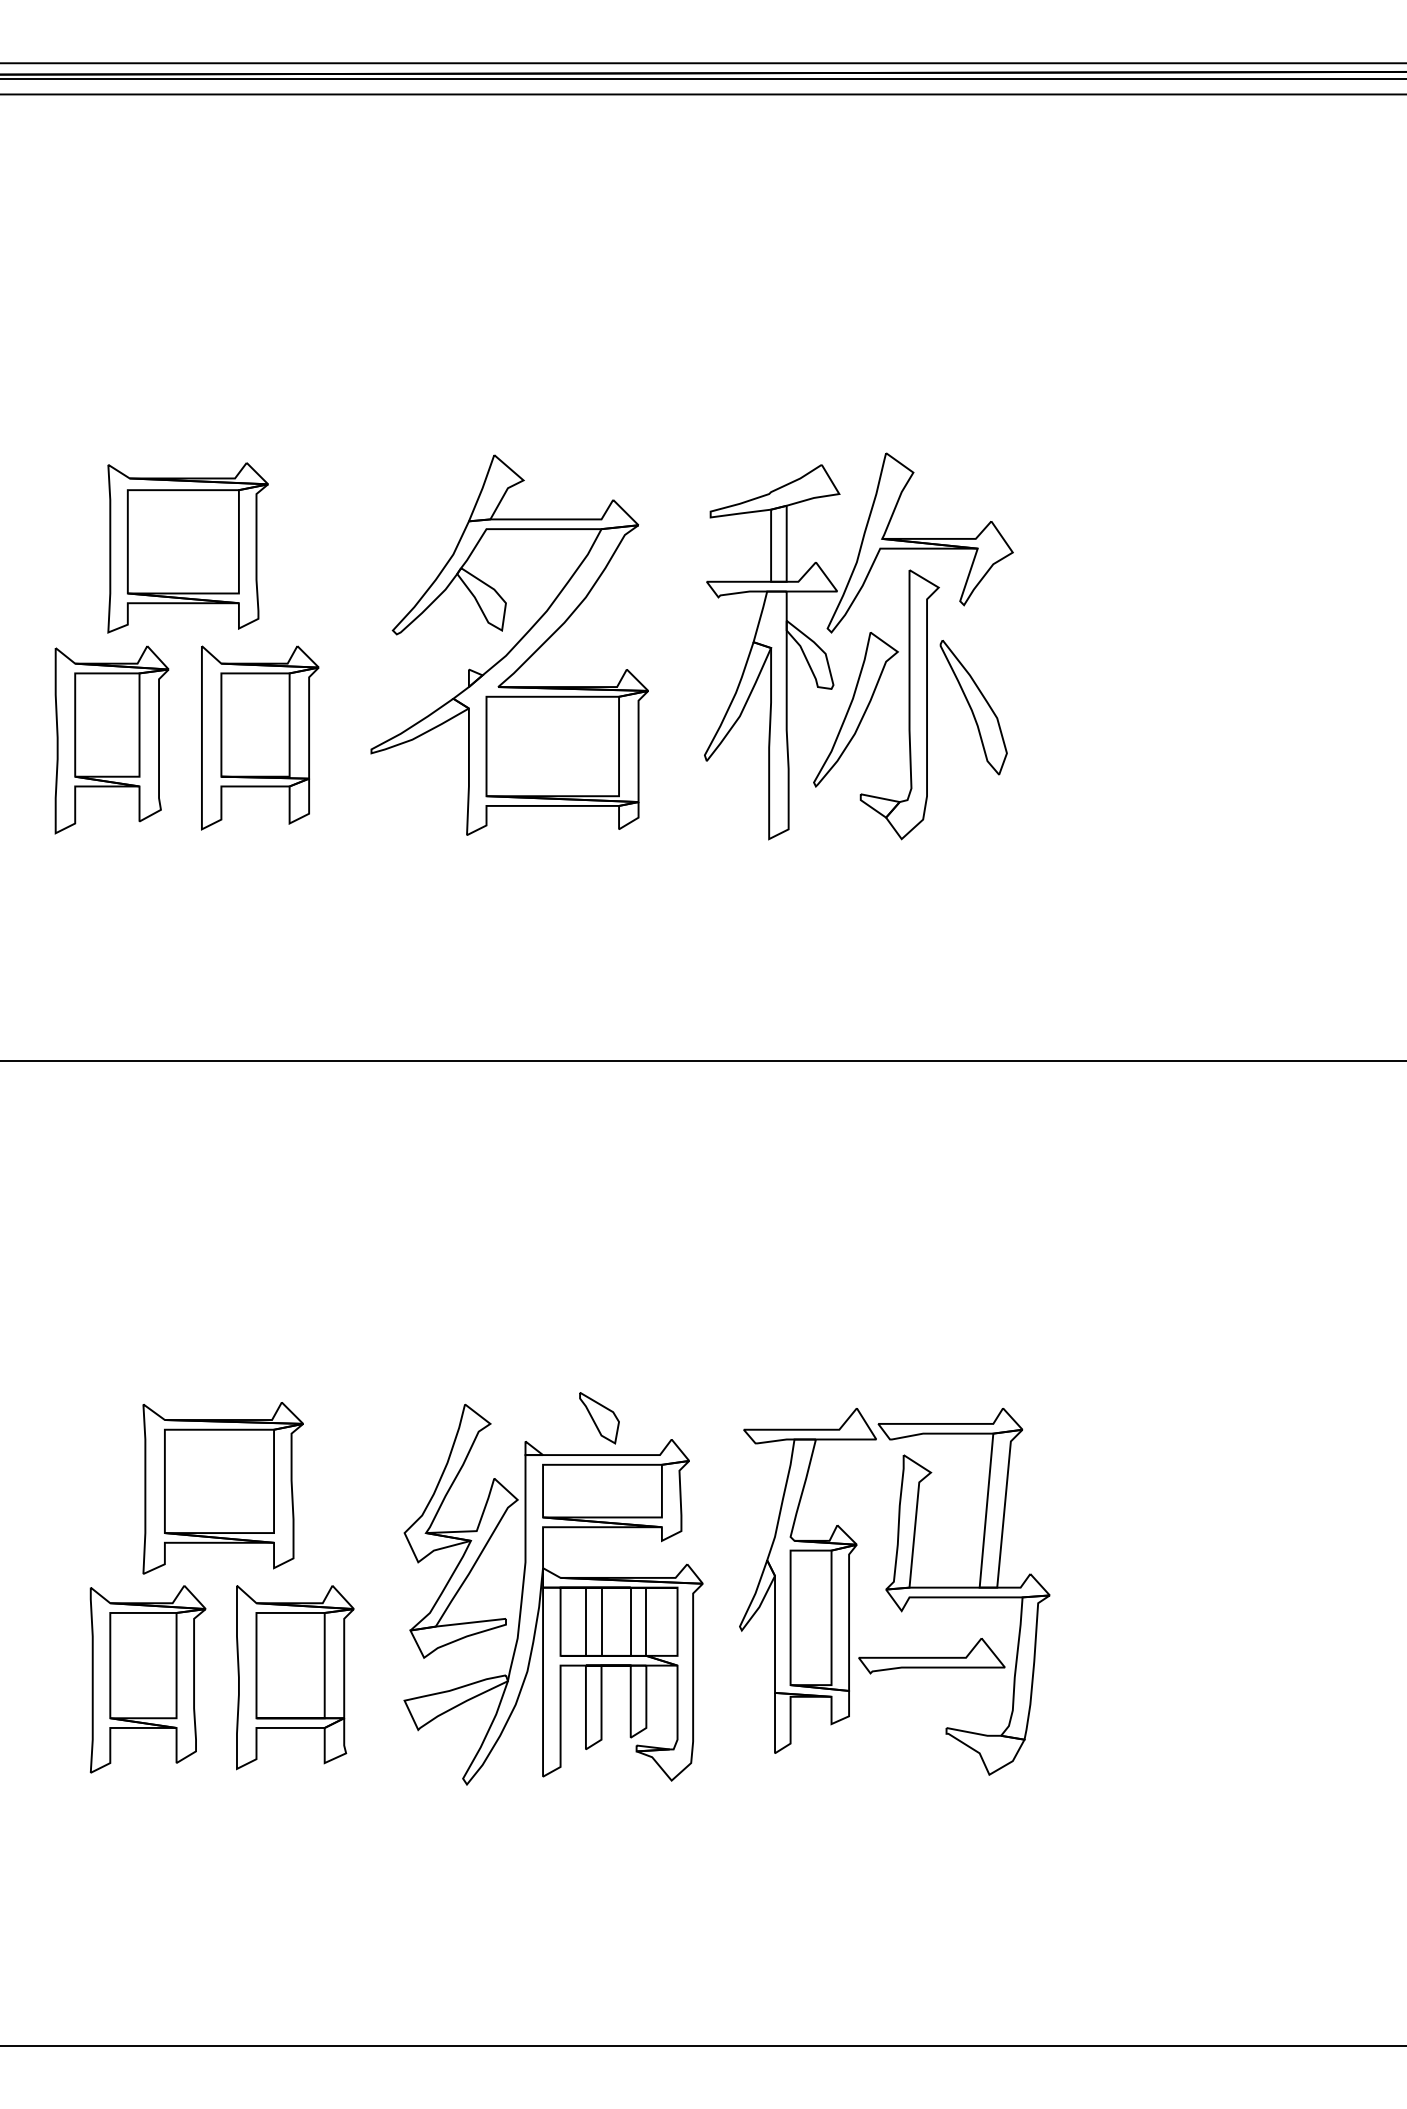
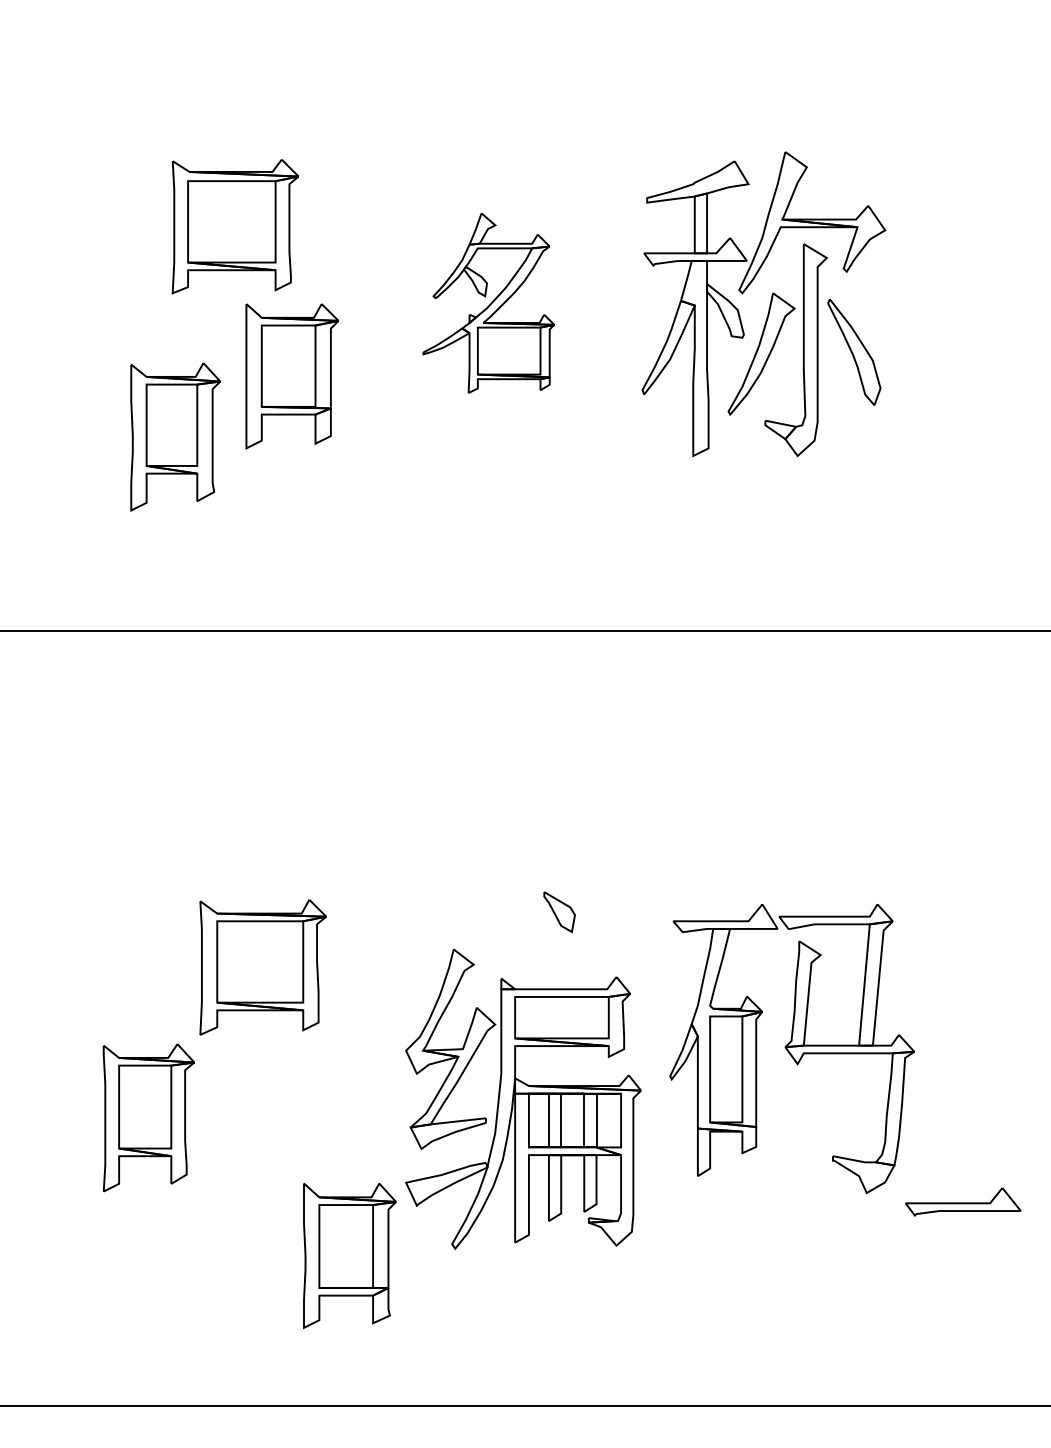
part: (509, 644) -> (488, 302), size x0.6
part: (111, 739) -> (175, 436), moved
part: (553, 1594) -> (523, 1099), moved
part: (931, 1656) -> (962, 1202), moved
part: (295, 1677) -> (350, 1255), moved
part: (147, 1679) -> (148, 1118), moved

